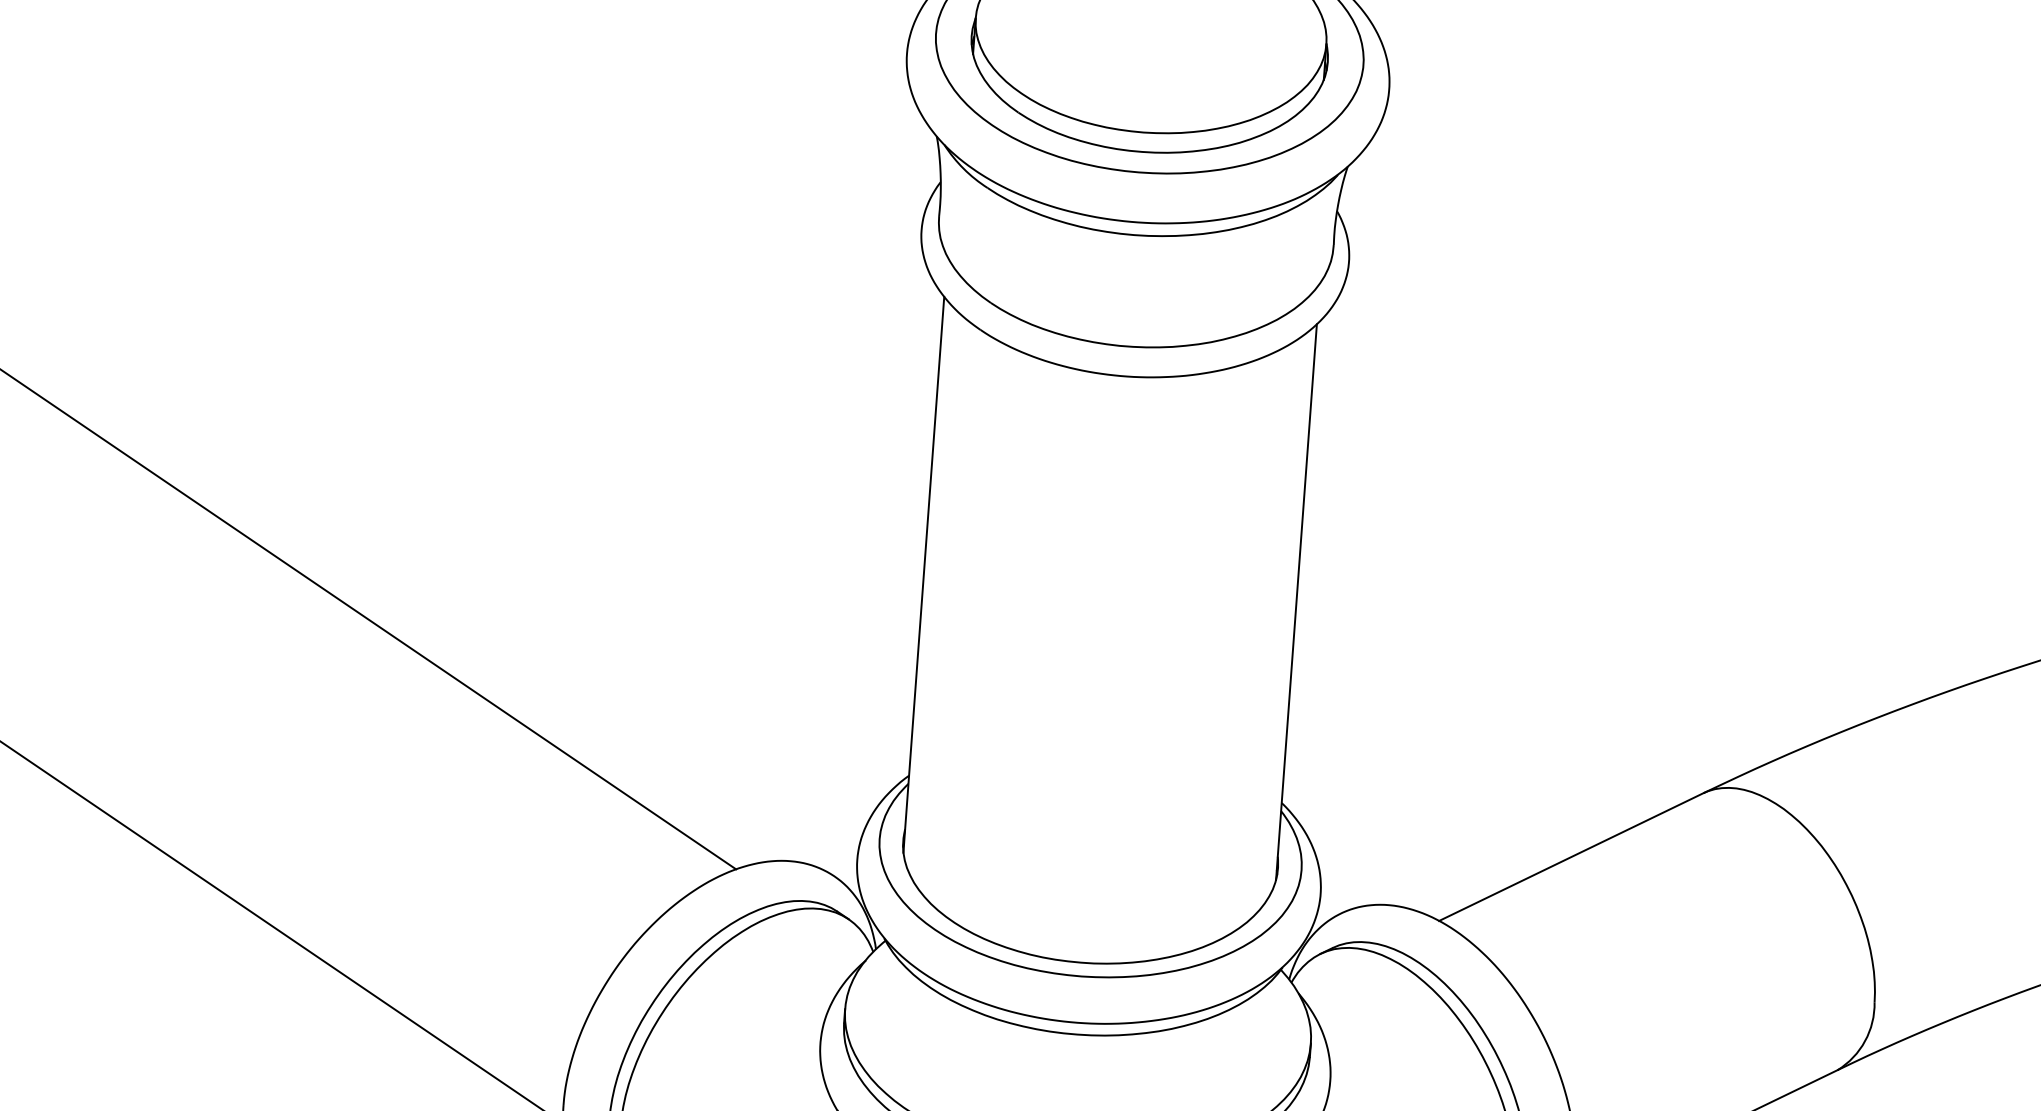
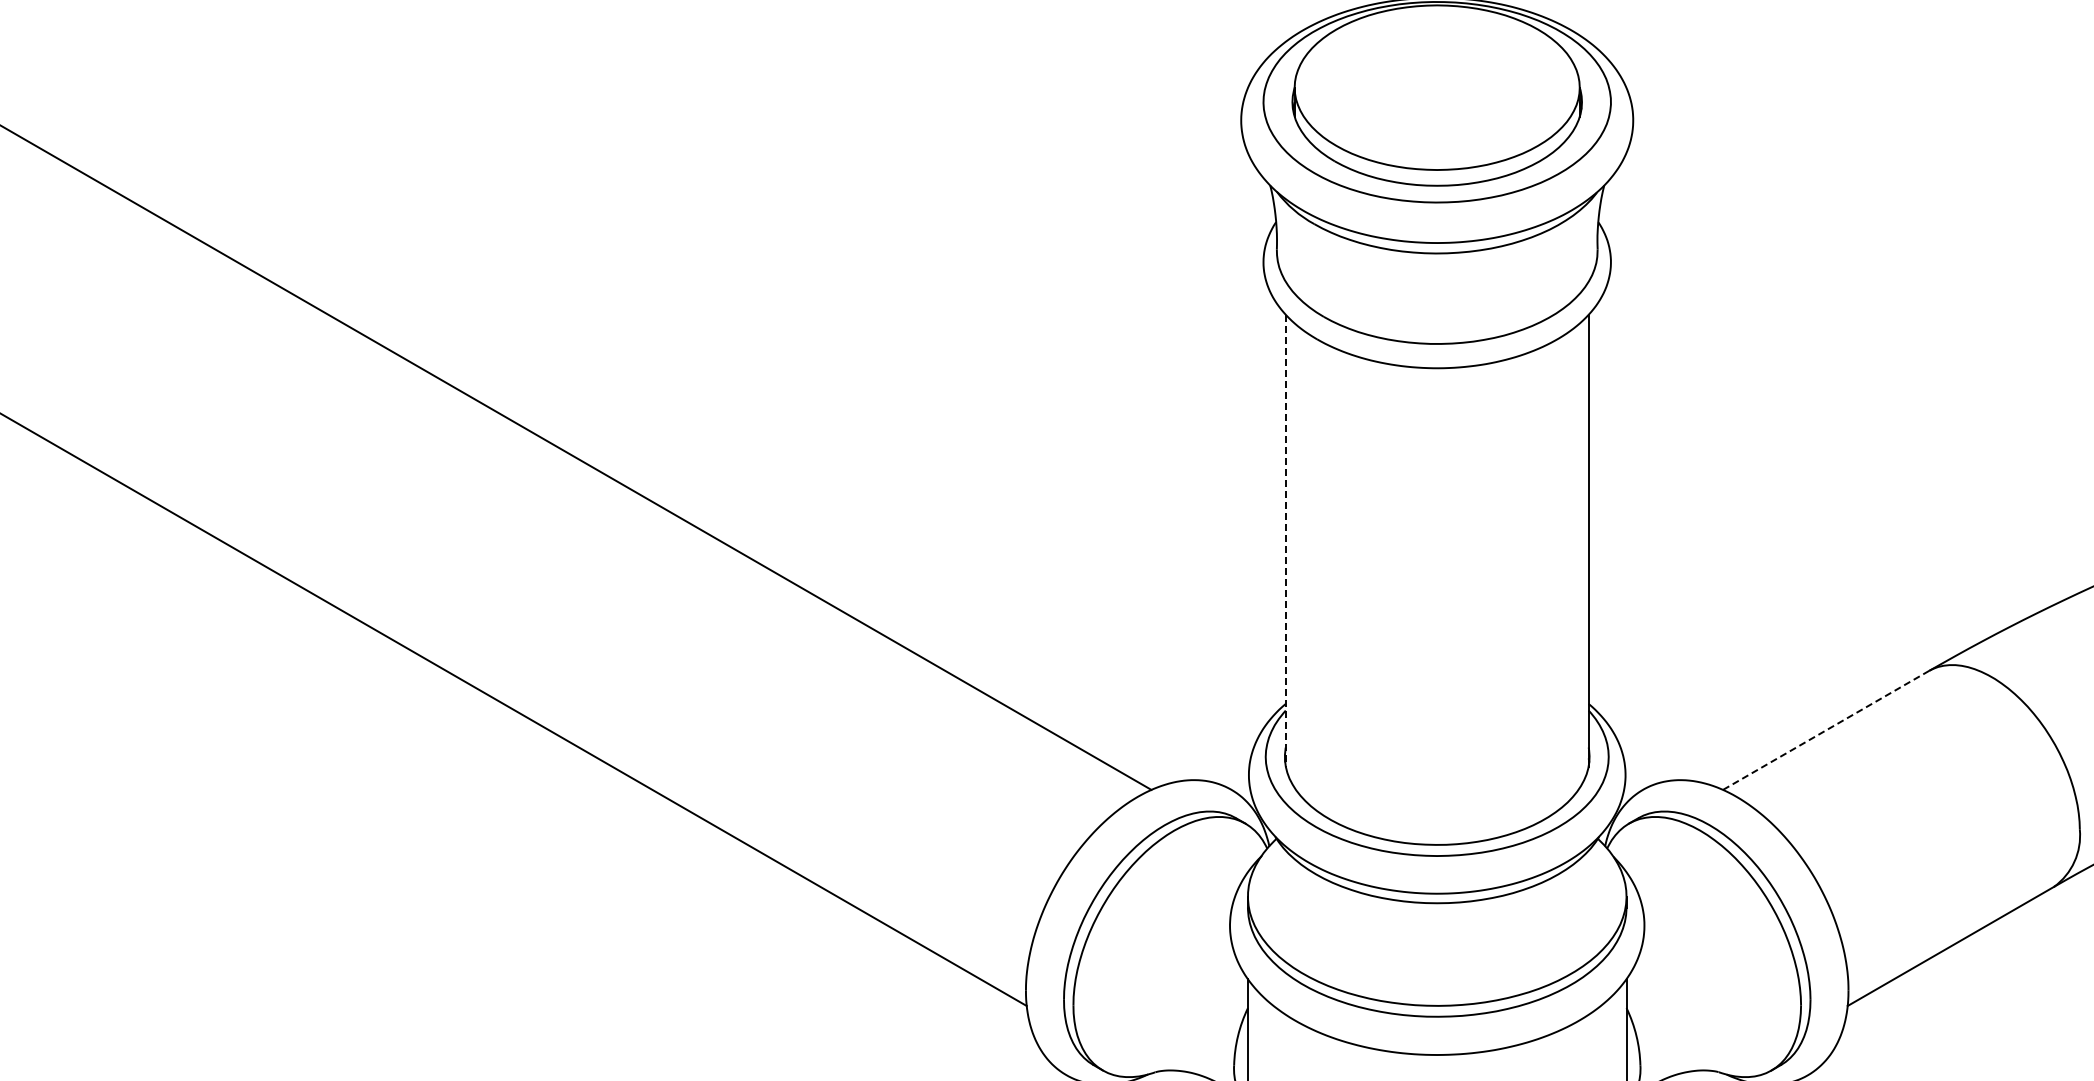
line: (923, 574) -> (1285, 540), solid -> dashed
line: (1570, 857) -> (1825, 730), solid -> dashed

